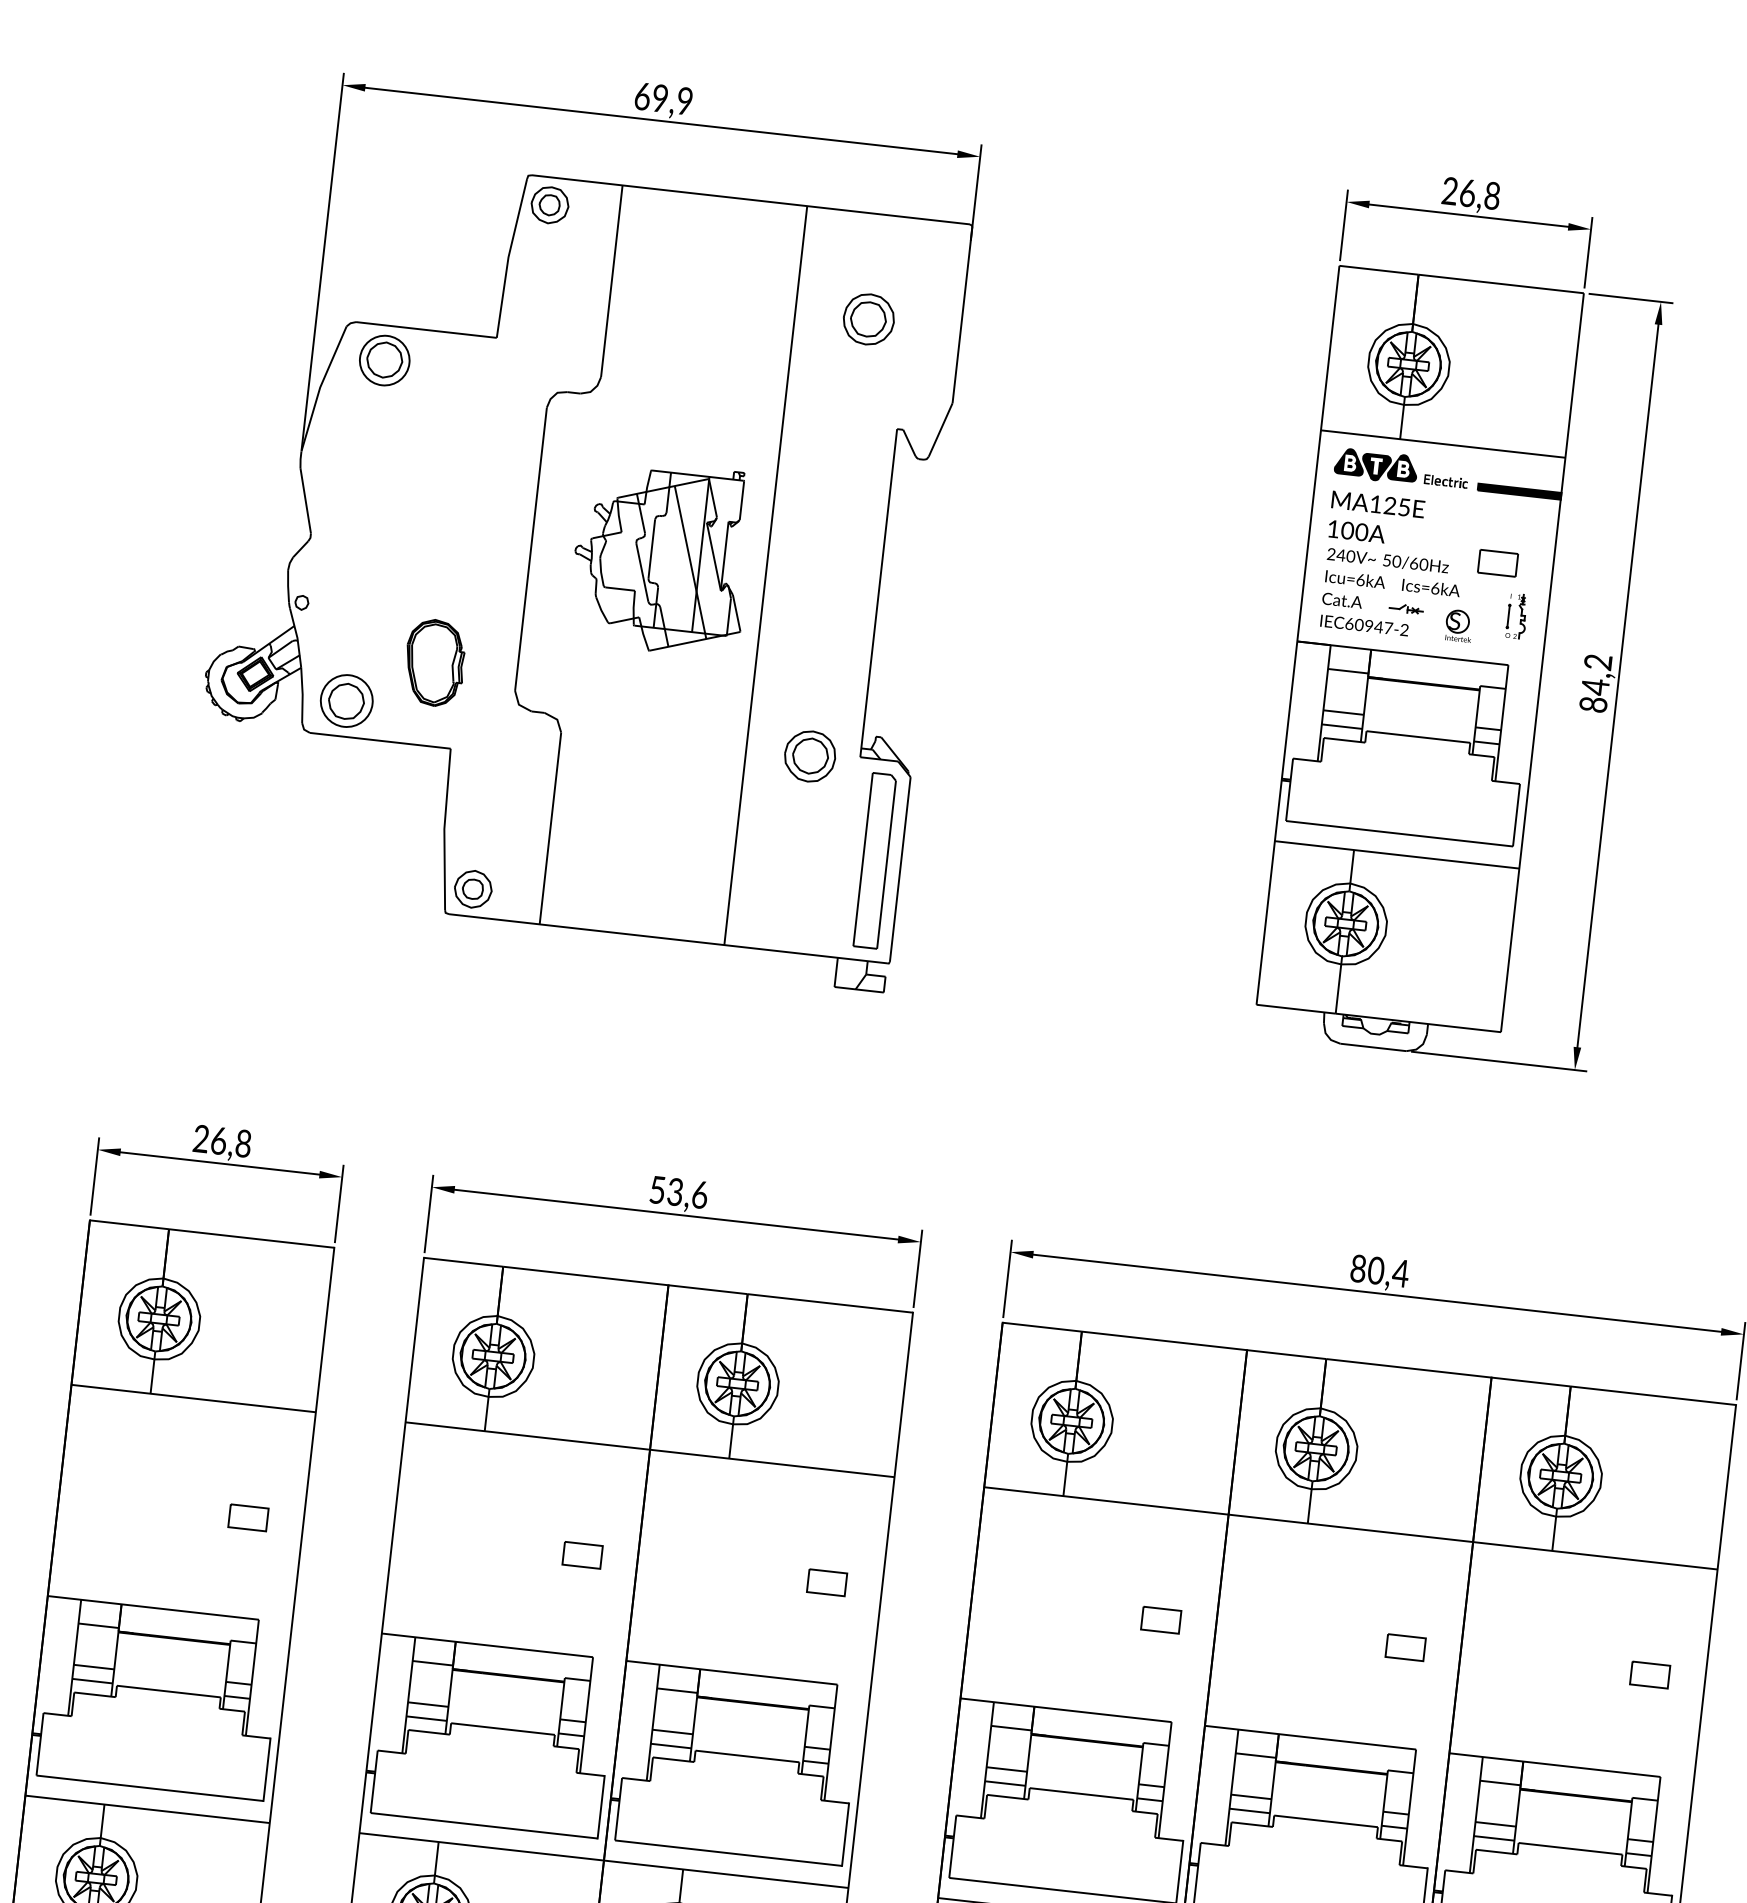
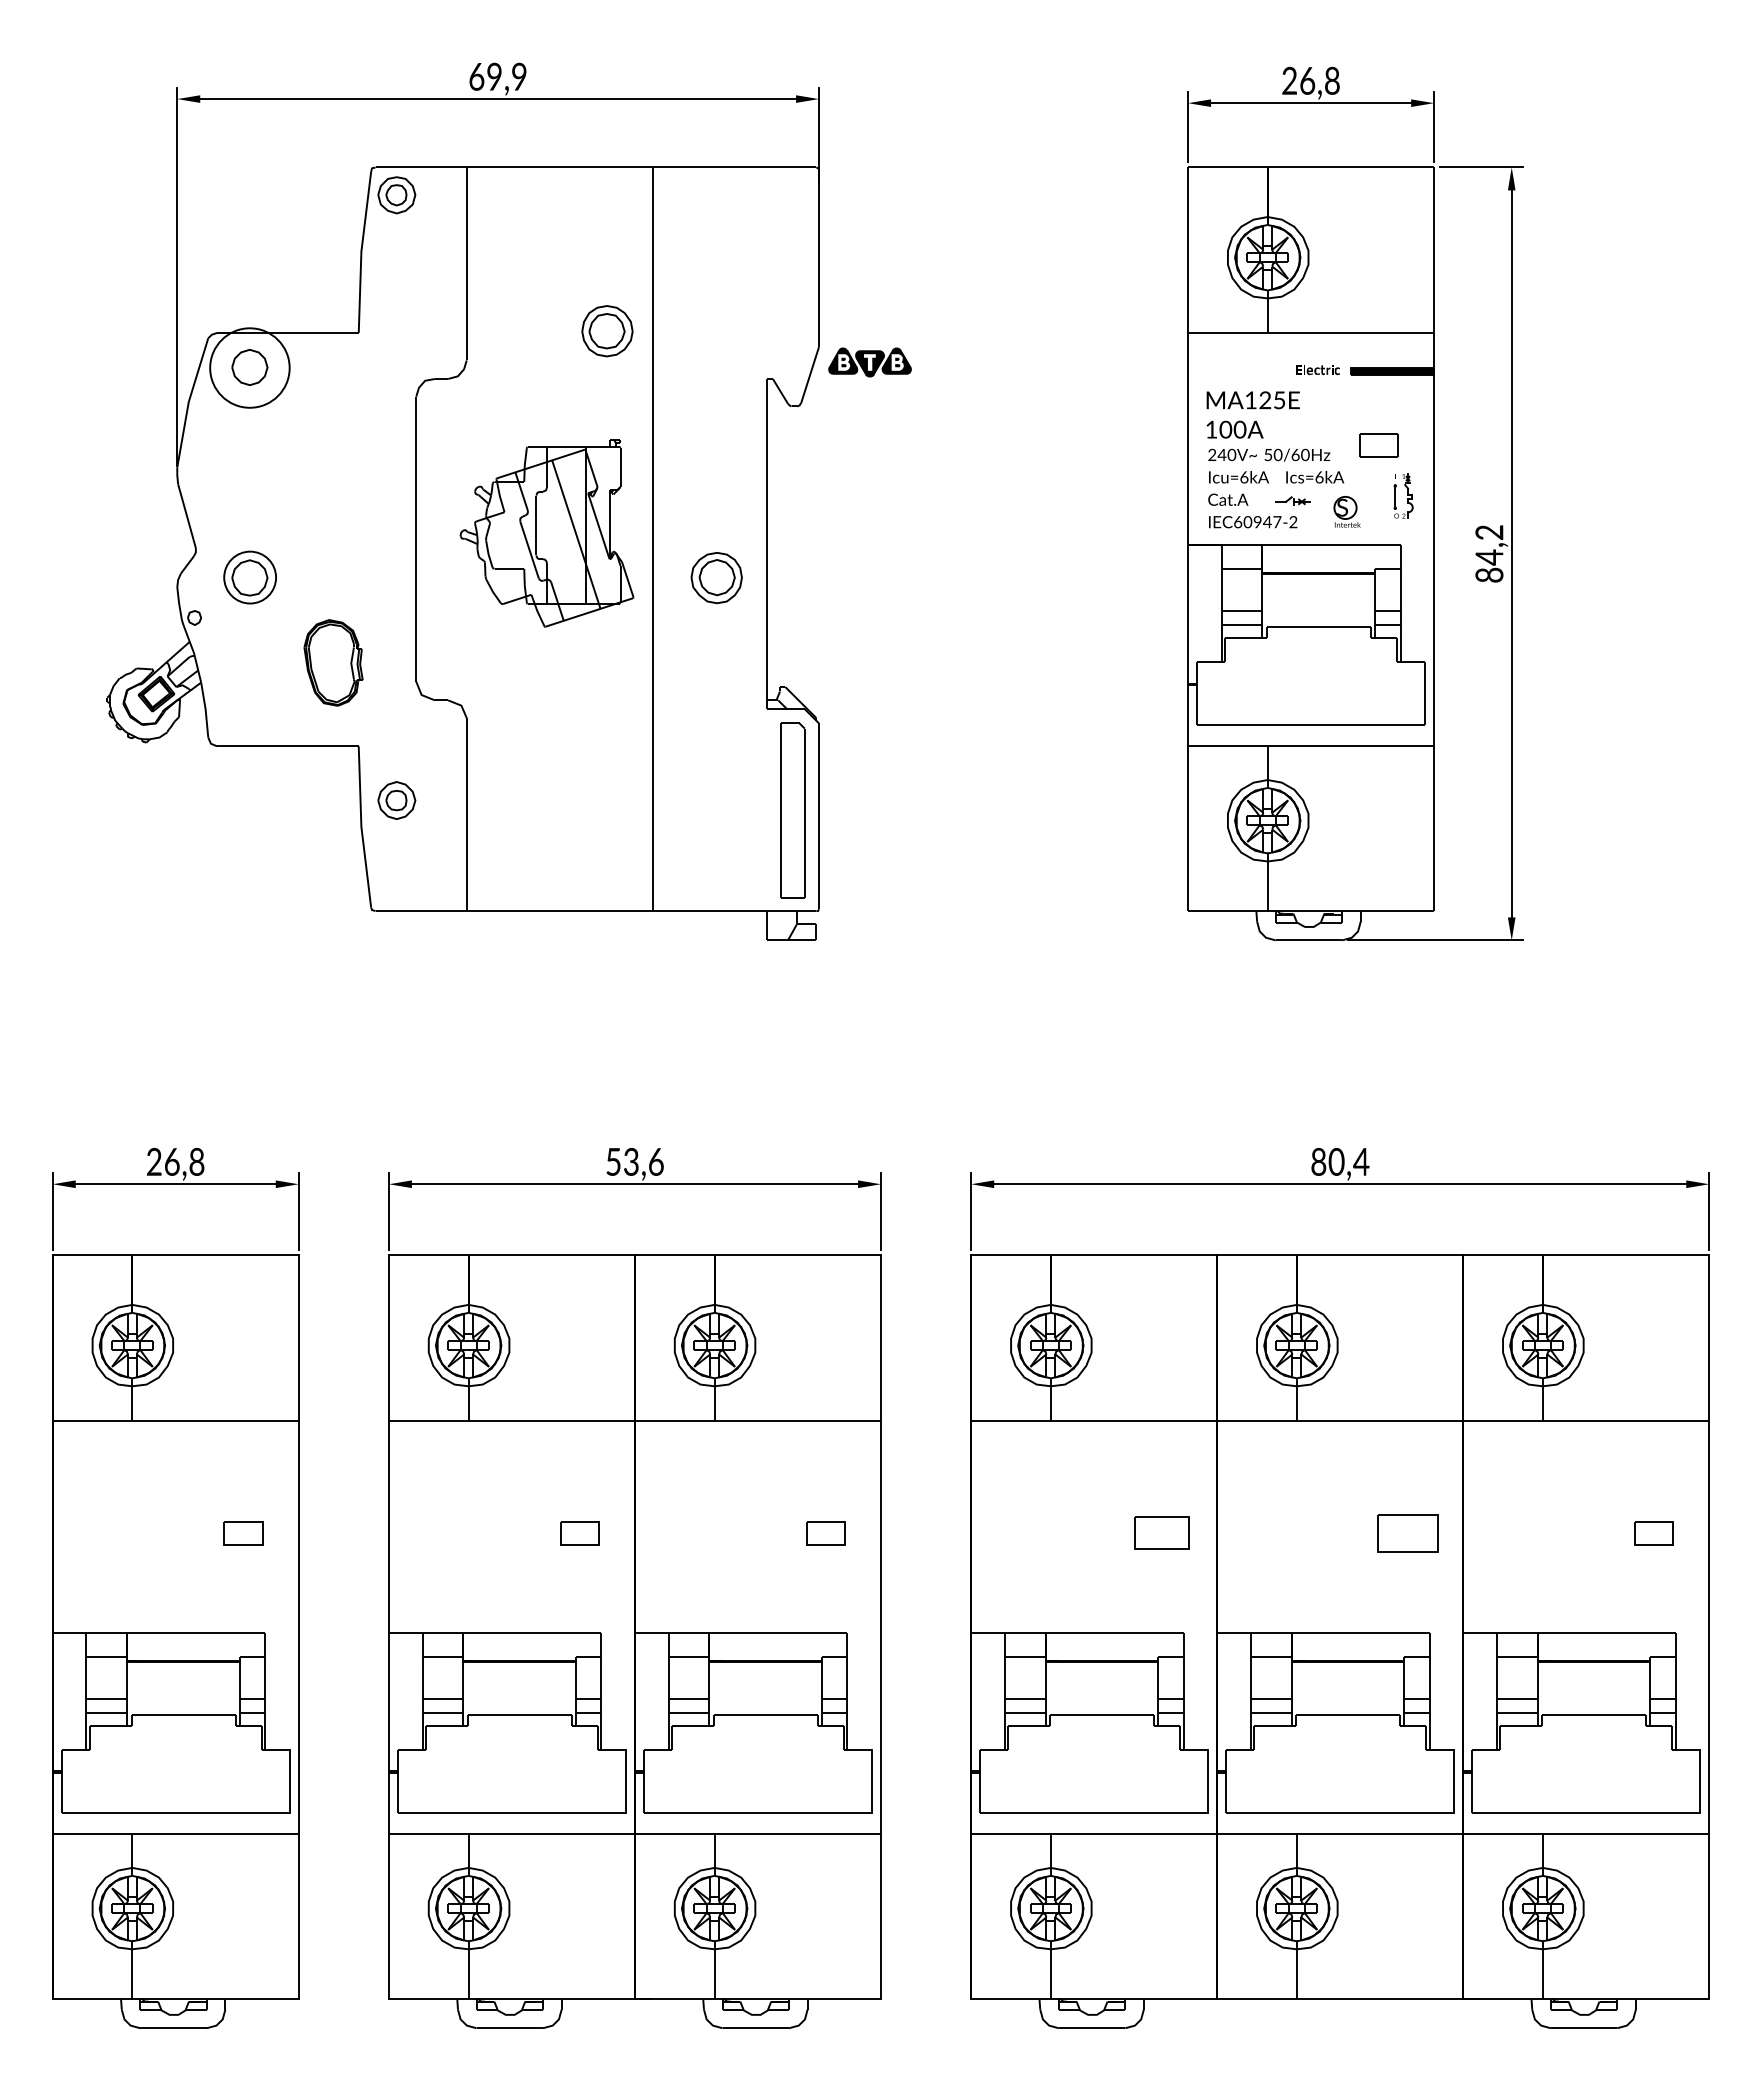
part: (868, 319) -> (607, 331), moved
circle: (384, 360) -> (249, 367), size x1.6
part: (1375, 466) -> (869, 362), moved
part: (346, 700) -> (249, 577), moved
part: (809, 756) -> (716, 578), moved
part: (472, 889) -> (396, 800), moved
part: (1160, 1620) -> (1161, 1533), size x1.4
part: (1405, 1647) -> (1407, 1533), size x1.6

